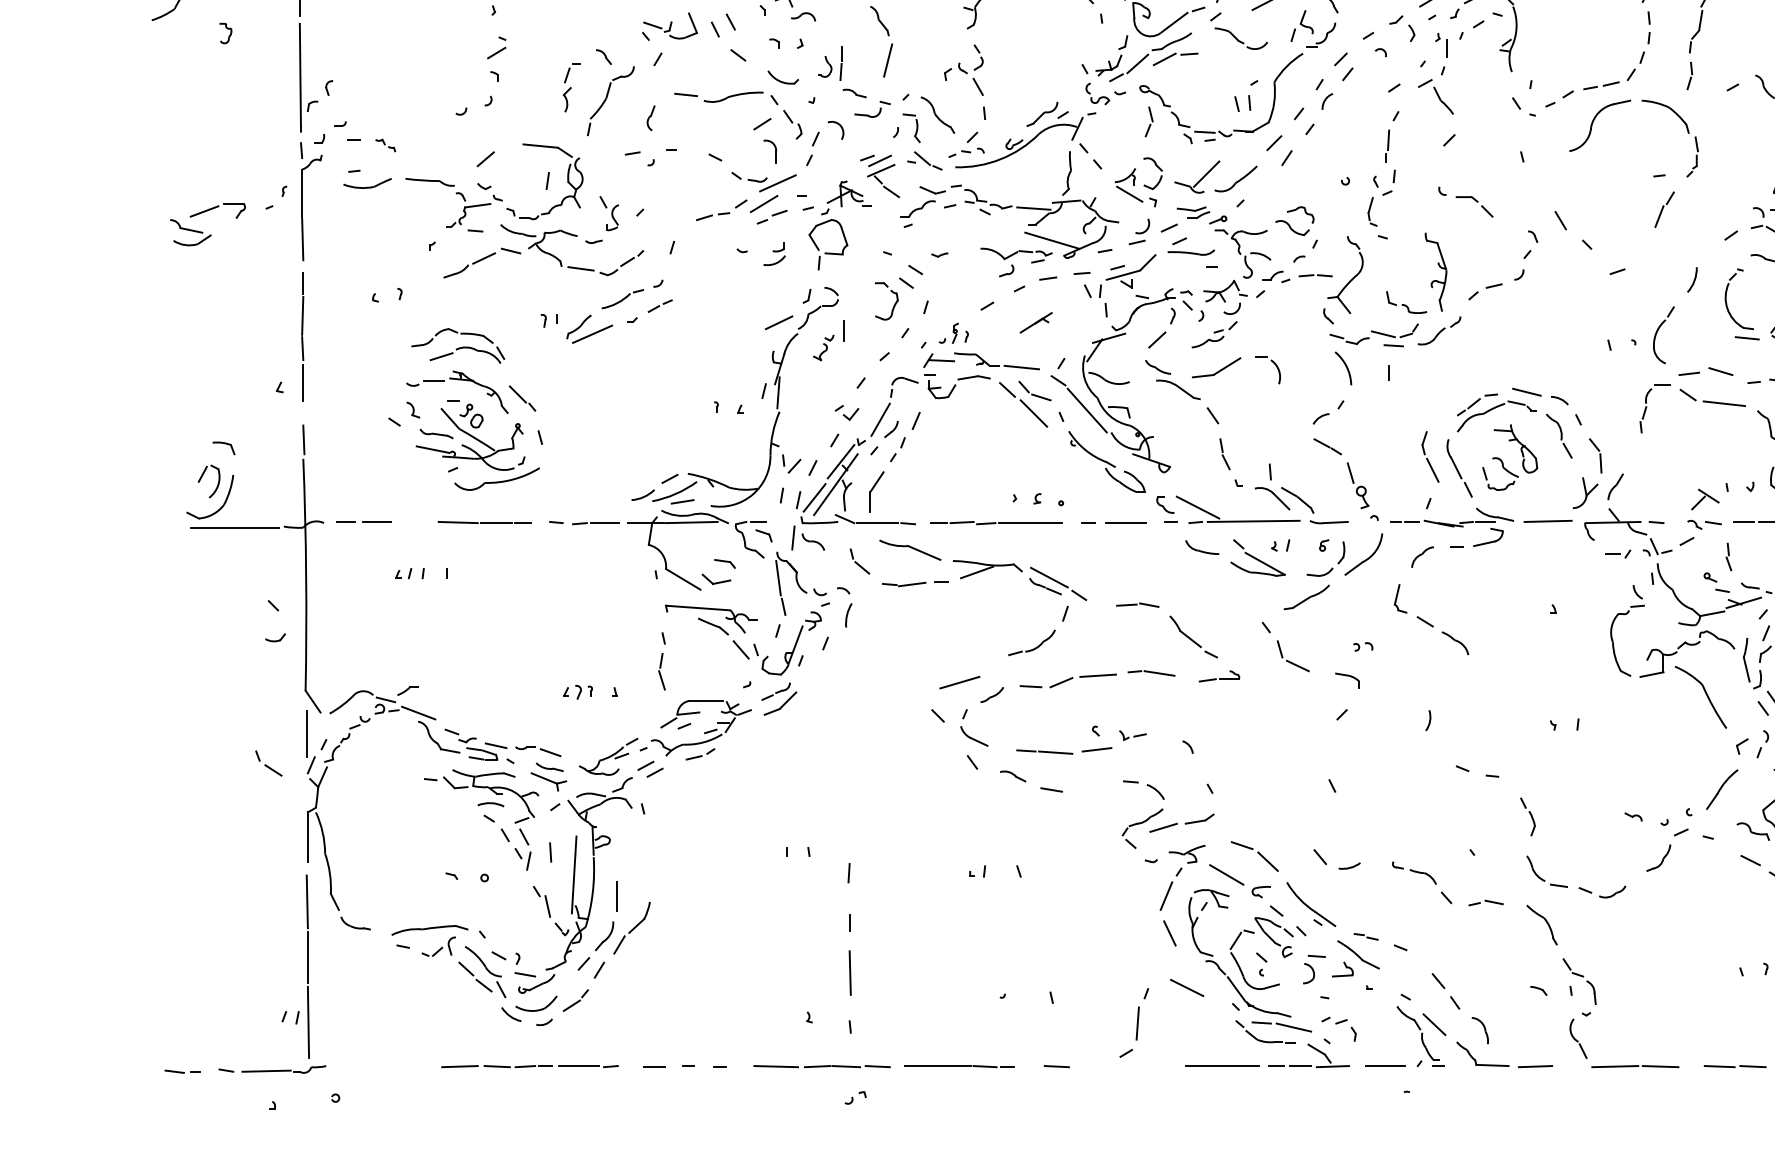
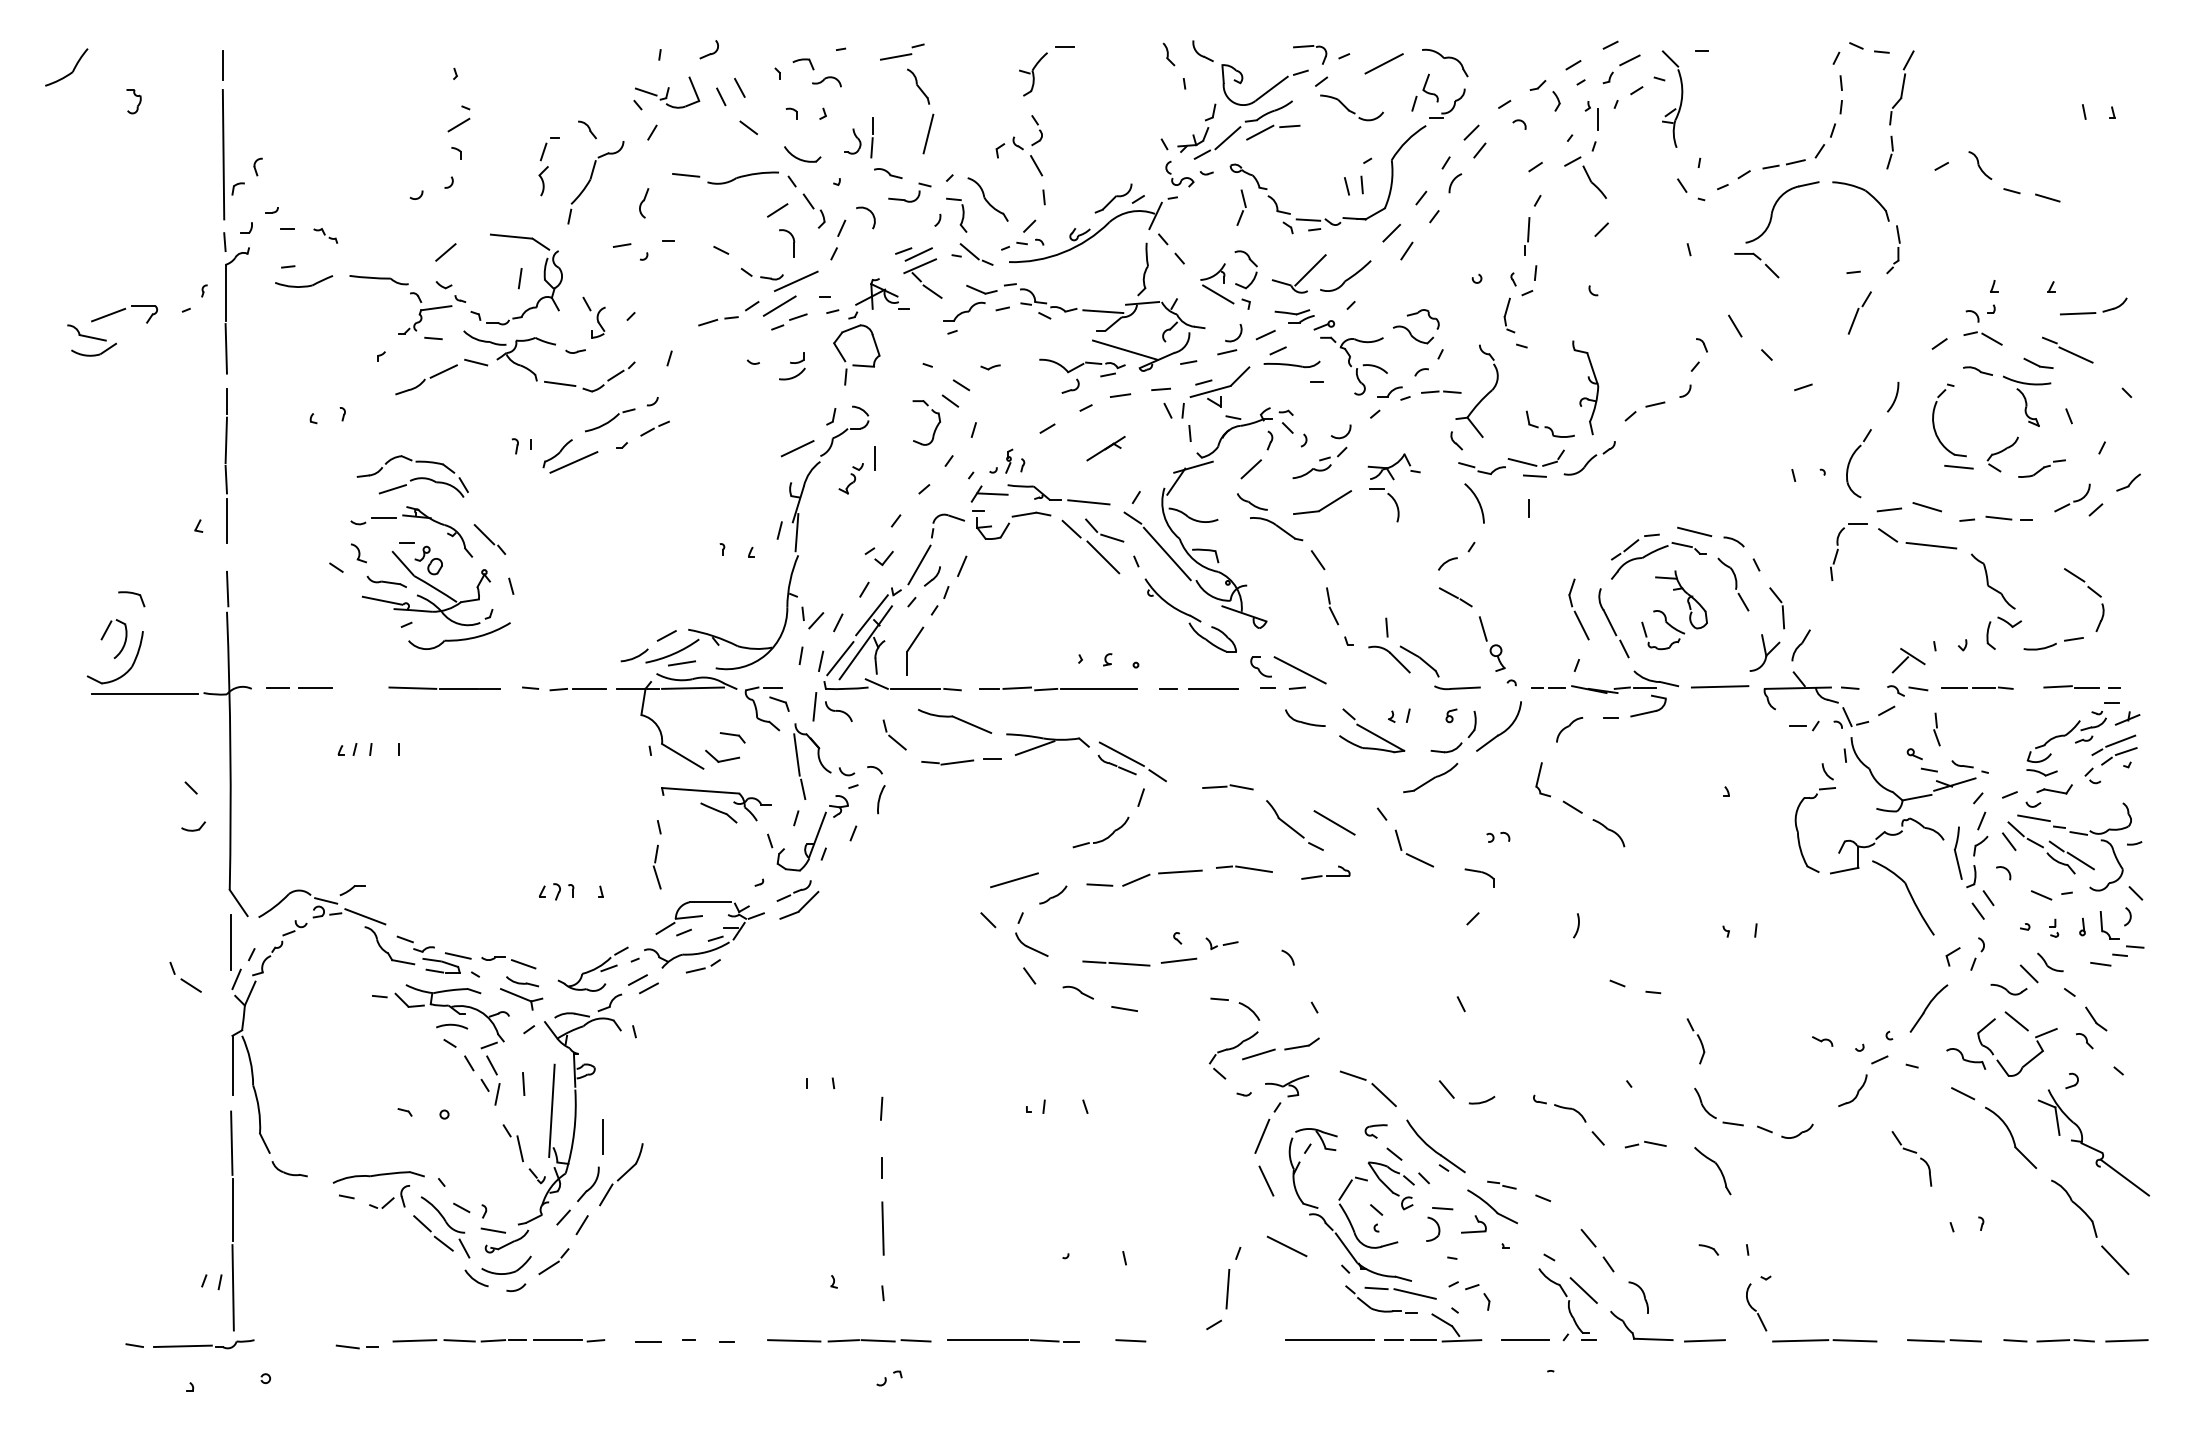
part: (1475, 201) -> (1758, 259), moved
part: (1224, 291) -> (1393, 466), moved
line: (1253, 521) -> (1366, 686), removed
line: (741, 649) -> (752, 840), removed
line: (1226, 874) -> (1334, 822), moved
part: (1579, 981) -> (1911, 1158), moved
part: (182, 1071) -> (356, 1346), moved

